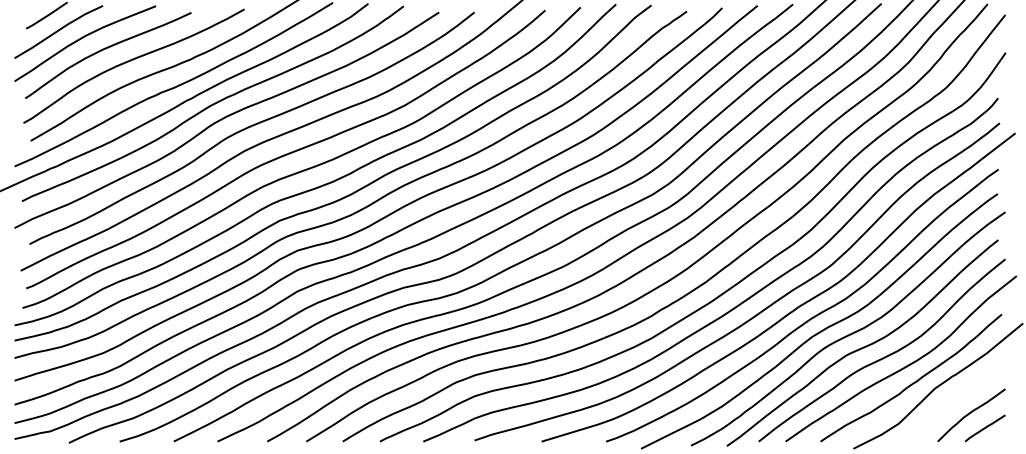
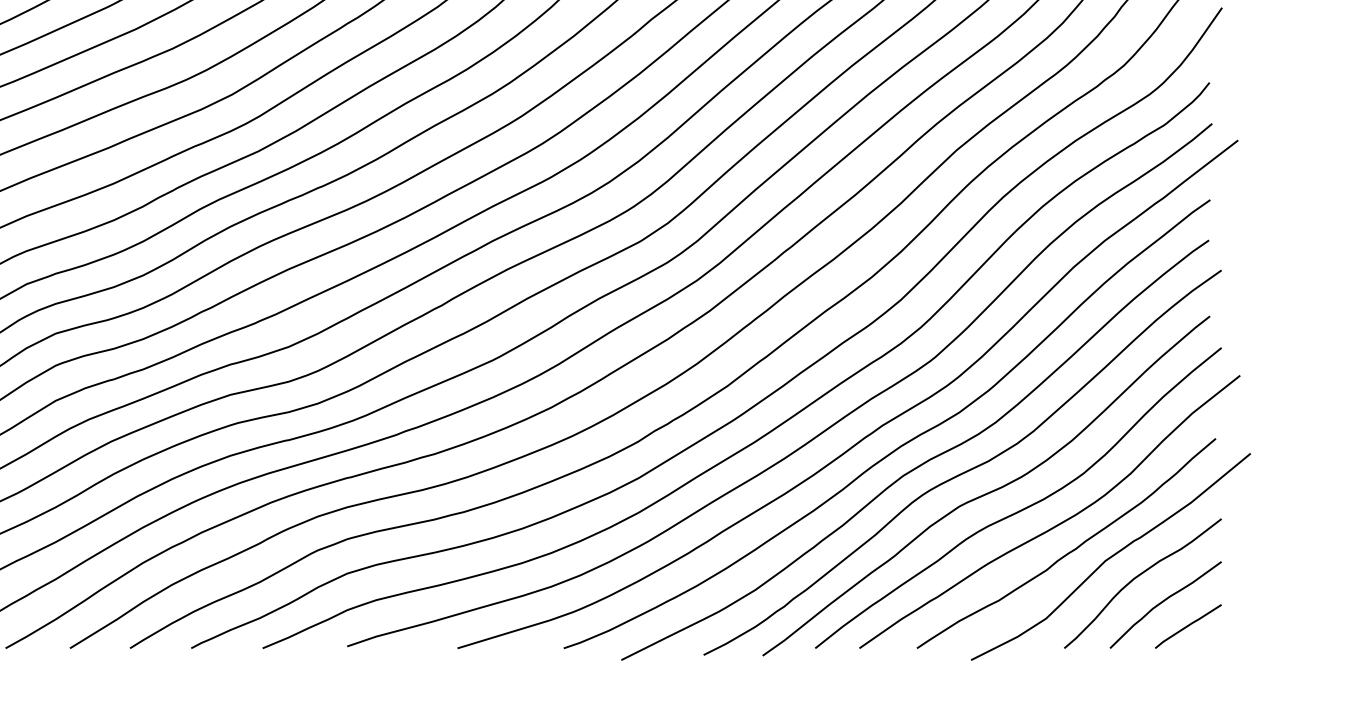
curve: (954, 399) -> (1137, 578), added

